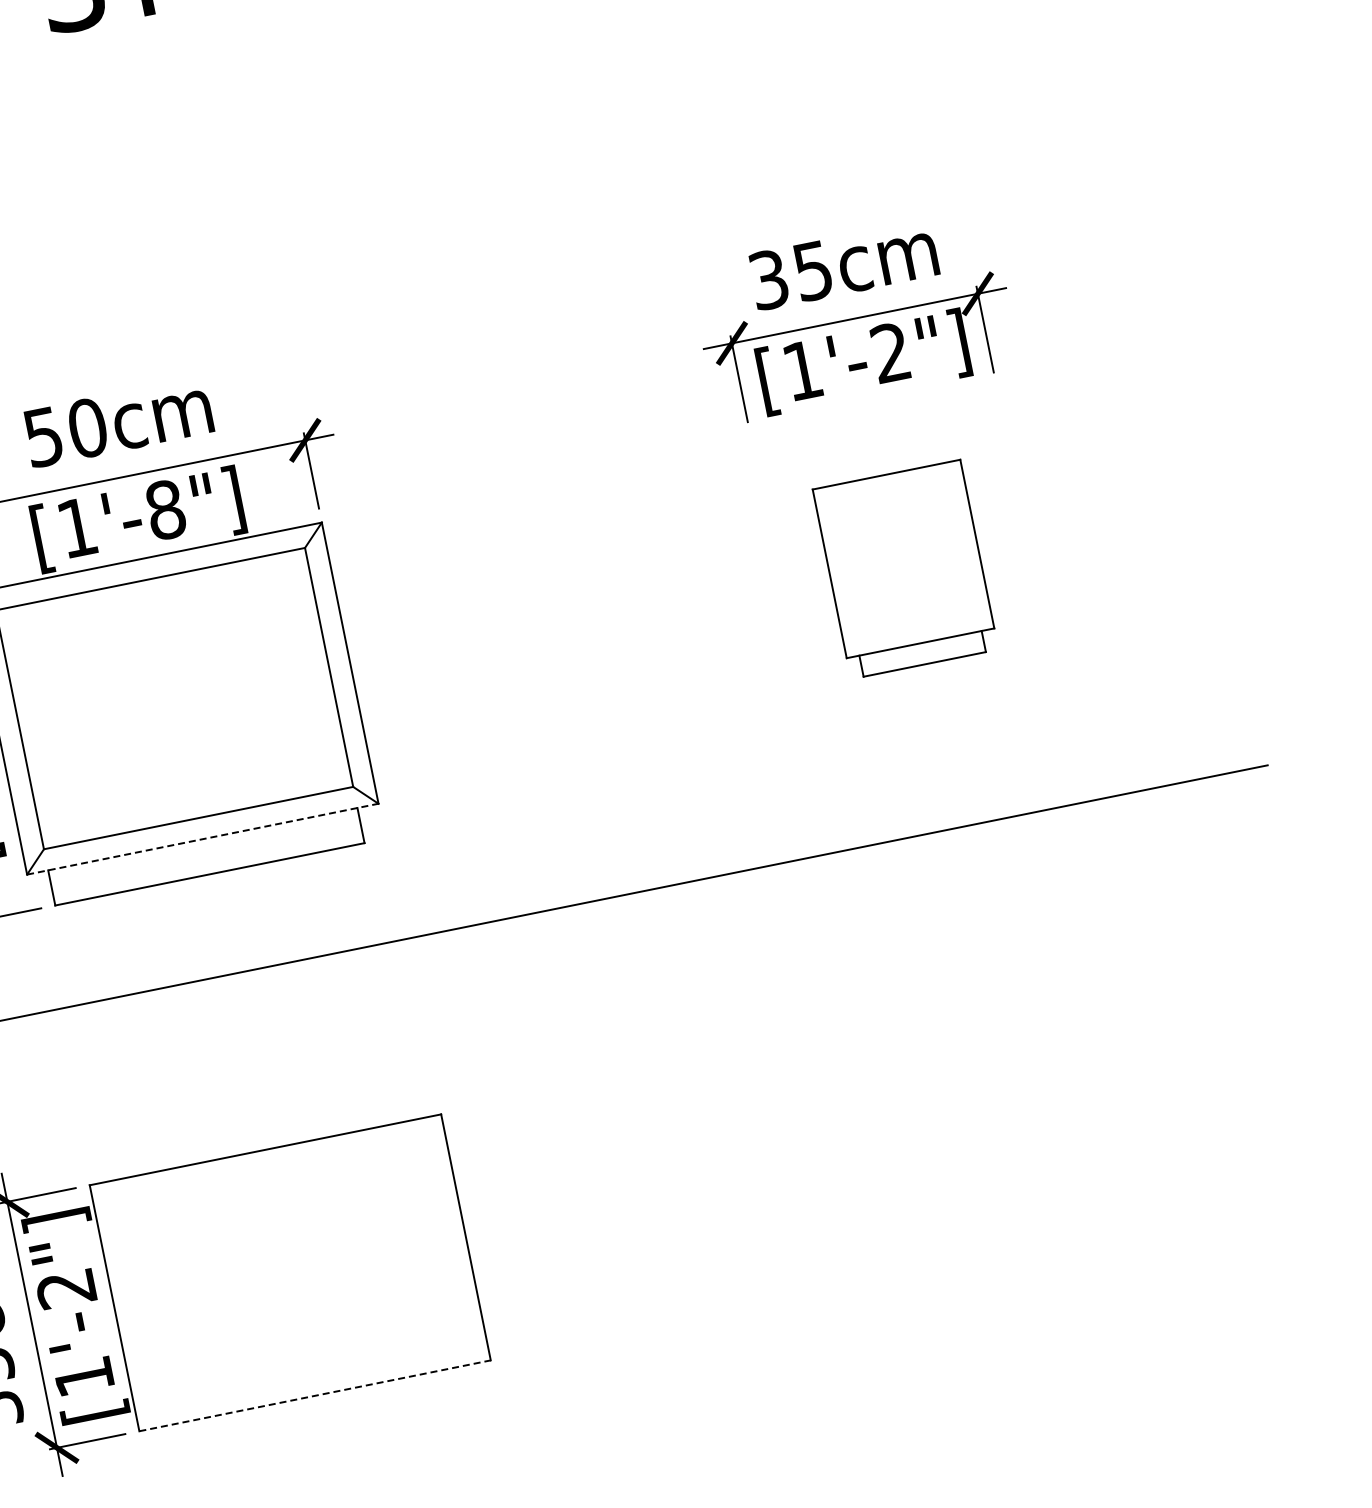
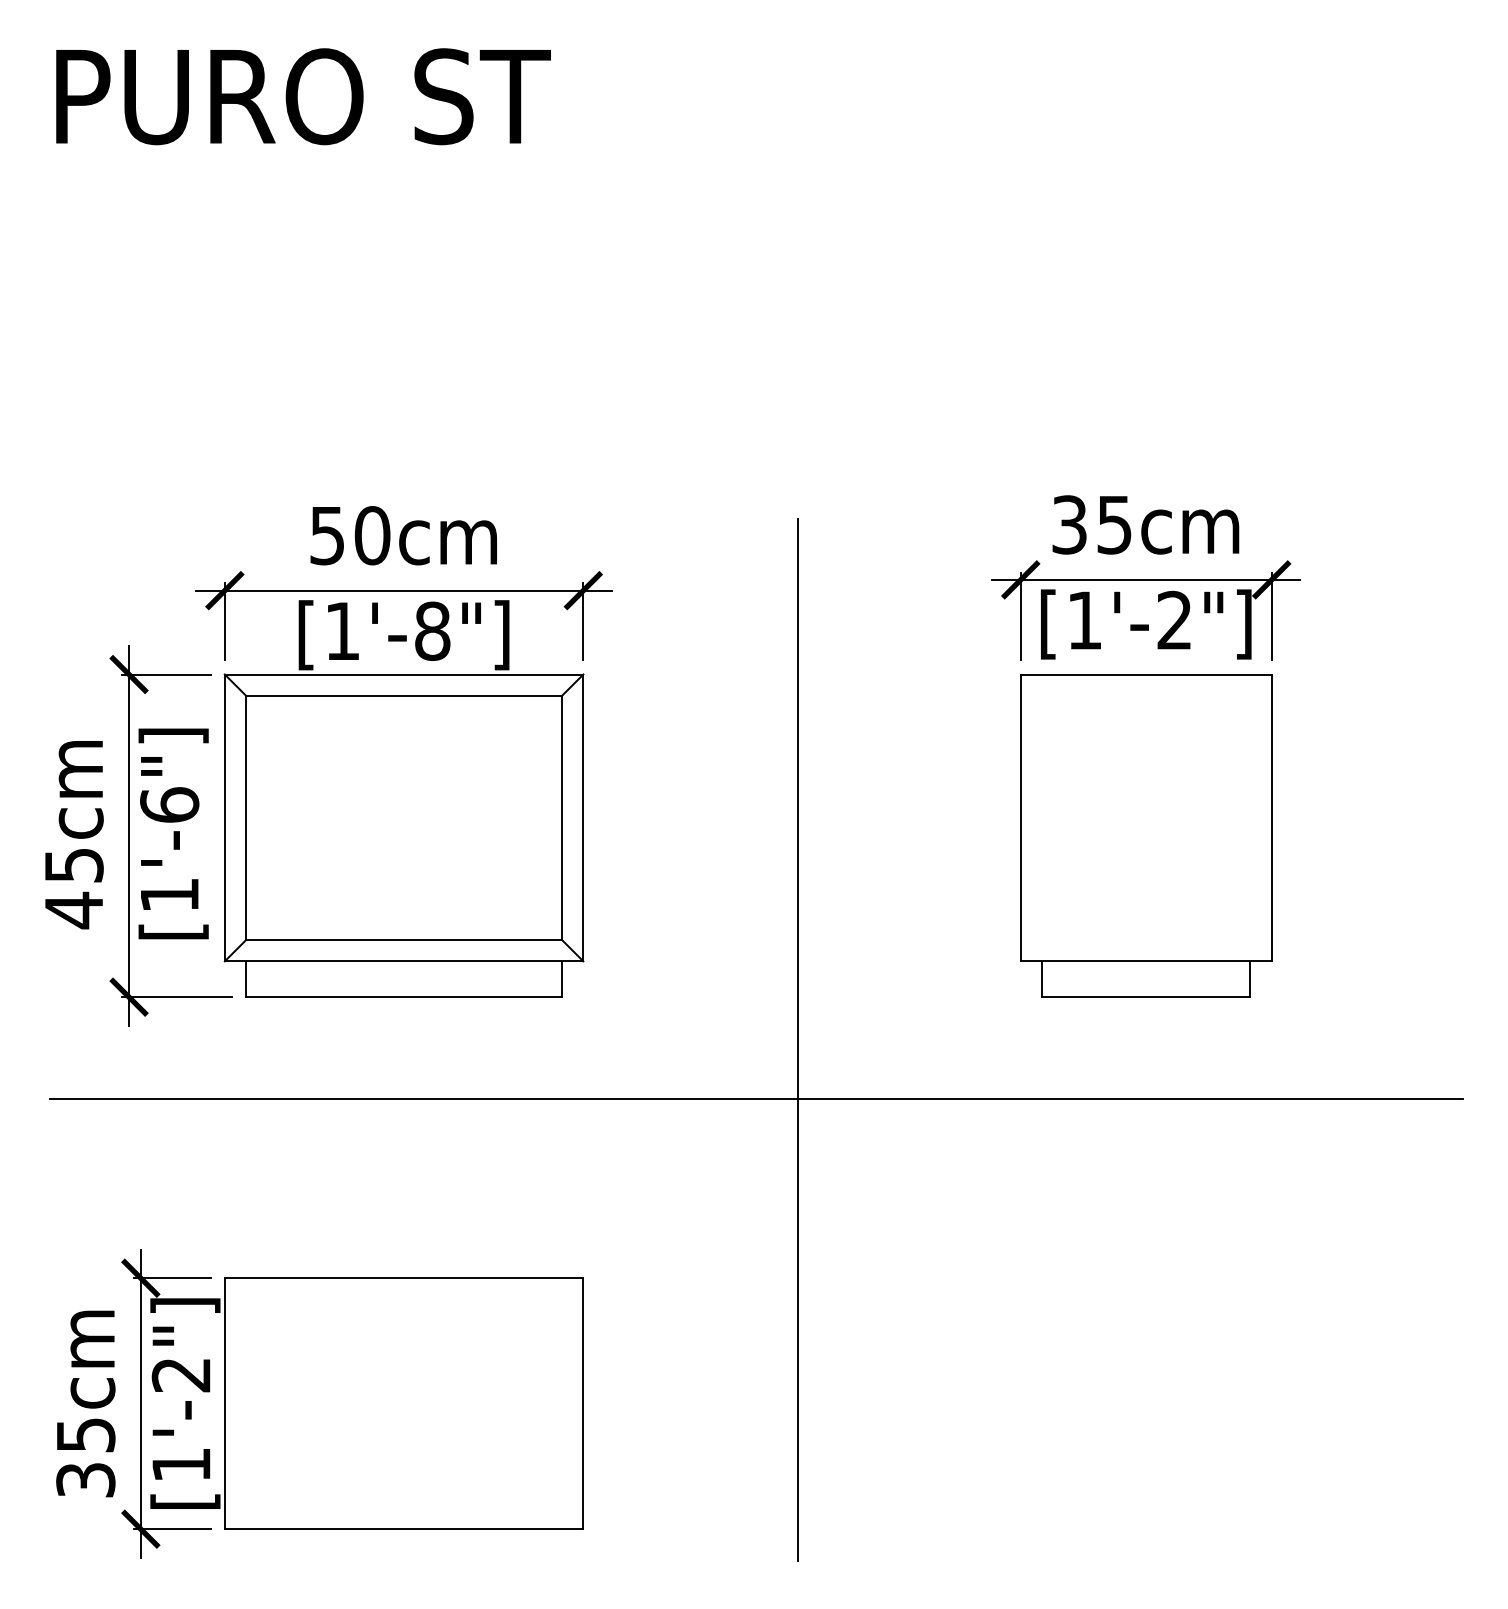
part: (905, 569) -> (1146, 835), size x1.67
line: (604, 837) -> (798, 1039), added
line: (203, 839) -> (404, 961), dashed -> solid
line: (315, 1396) -> (404, 1529), dashed -> solid

